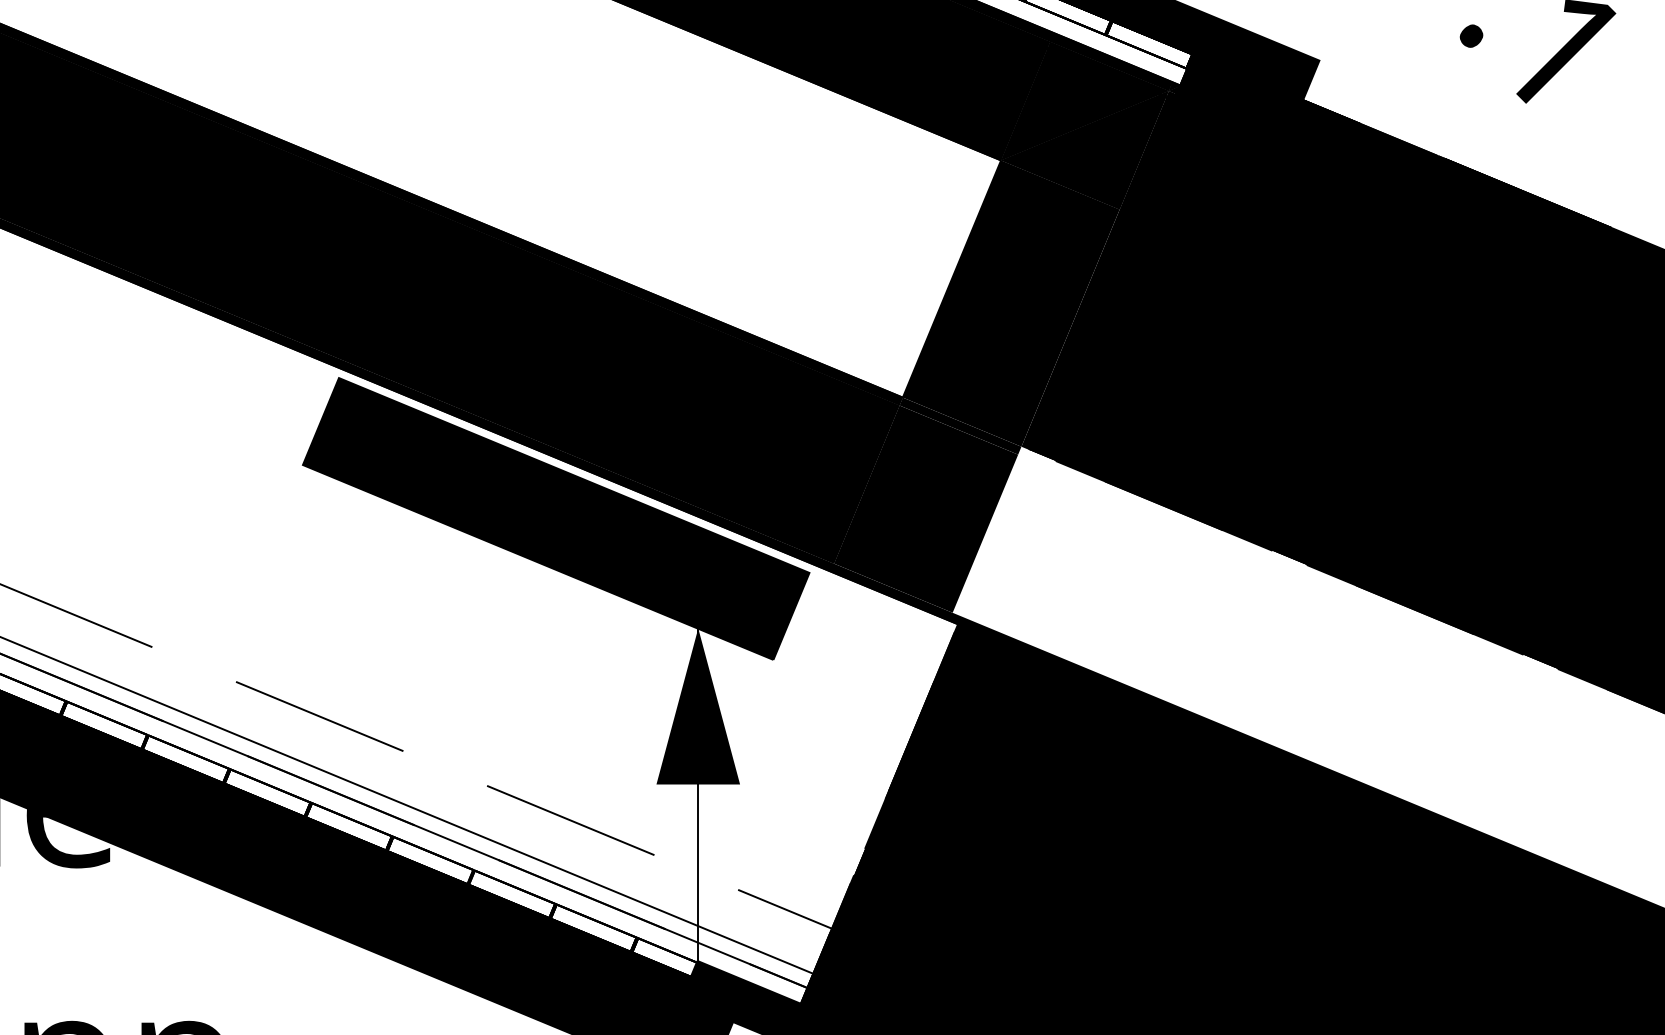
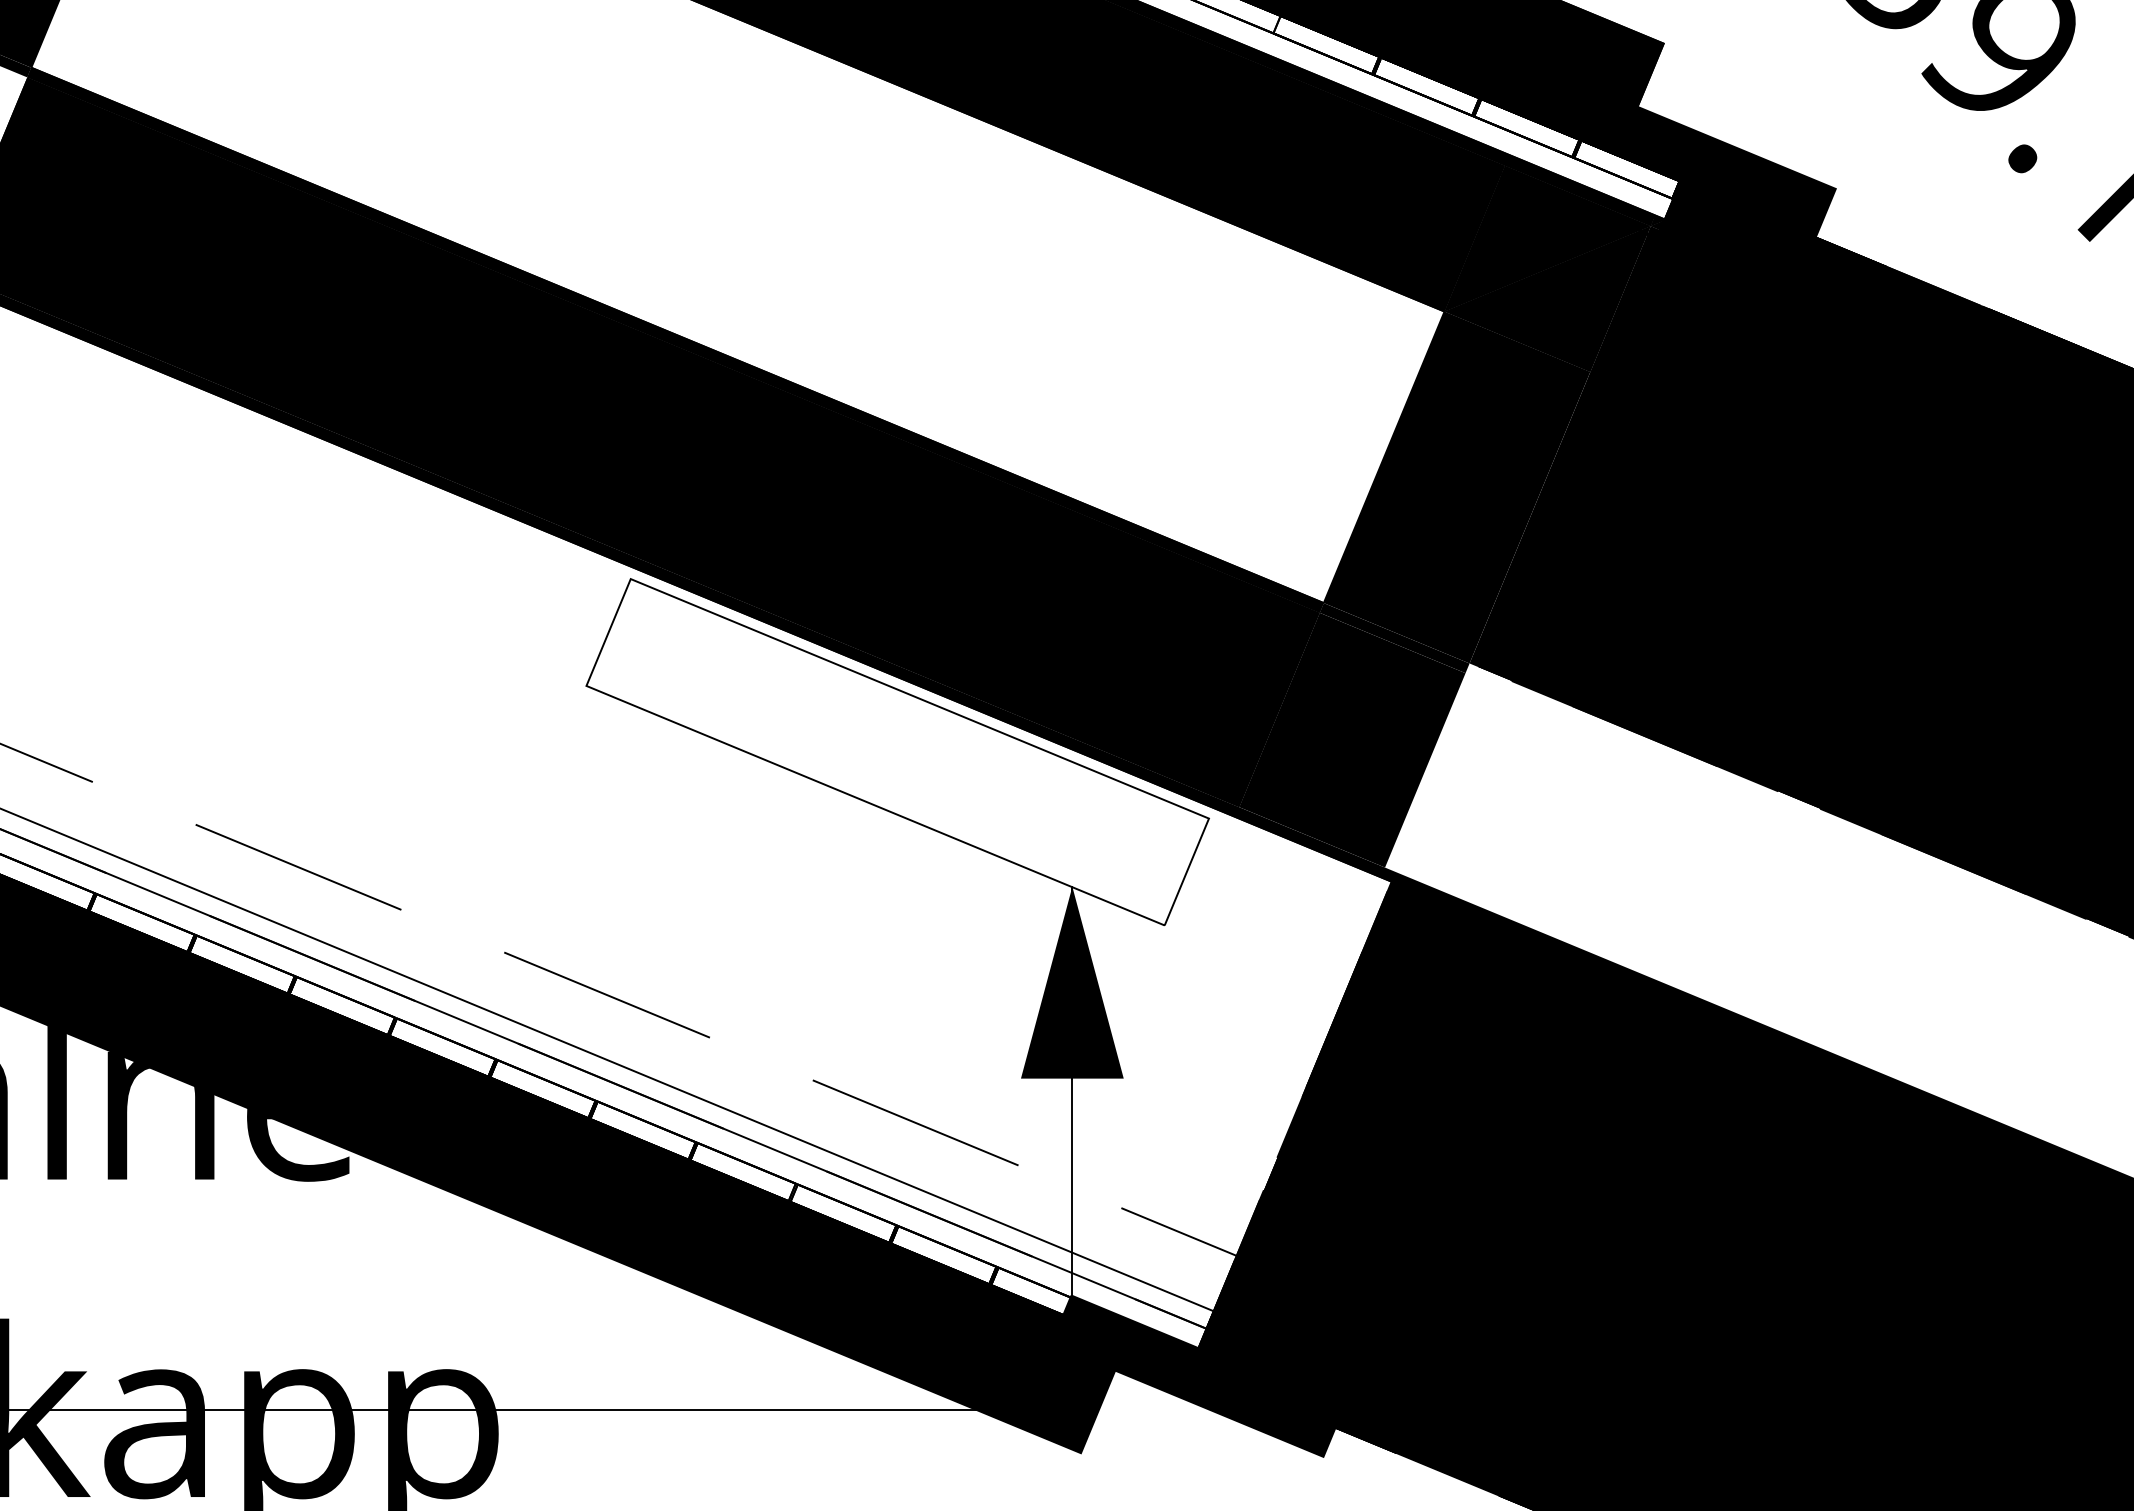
fill: (556, 519) -> (897, 752), removed

